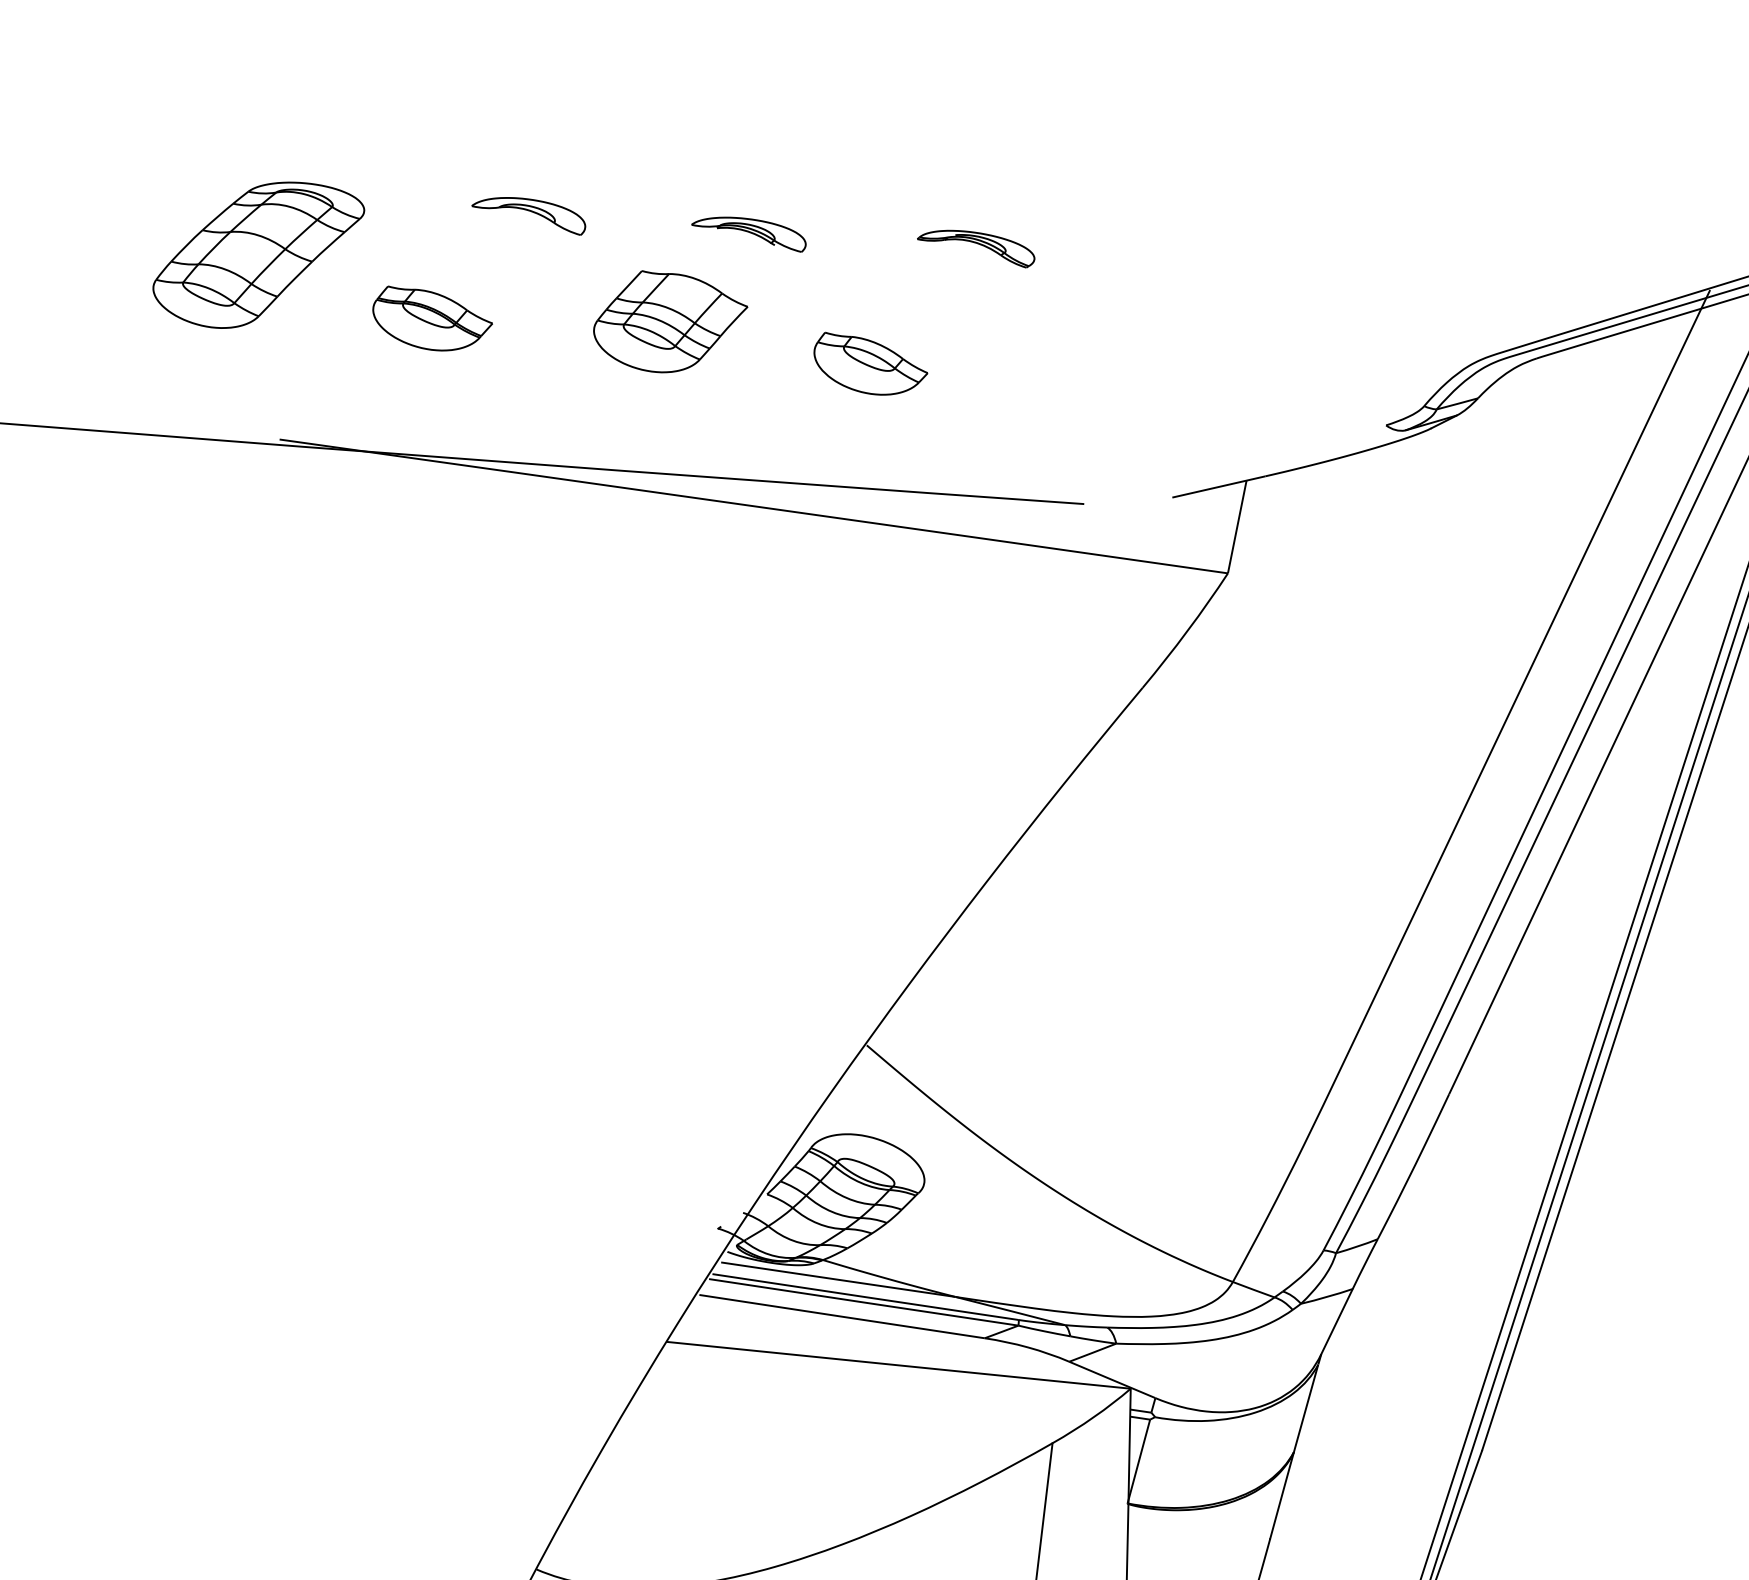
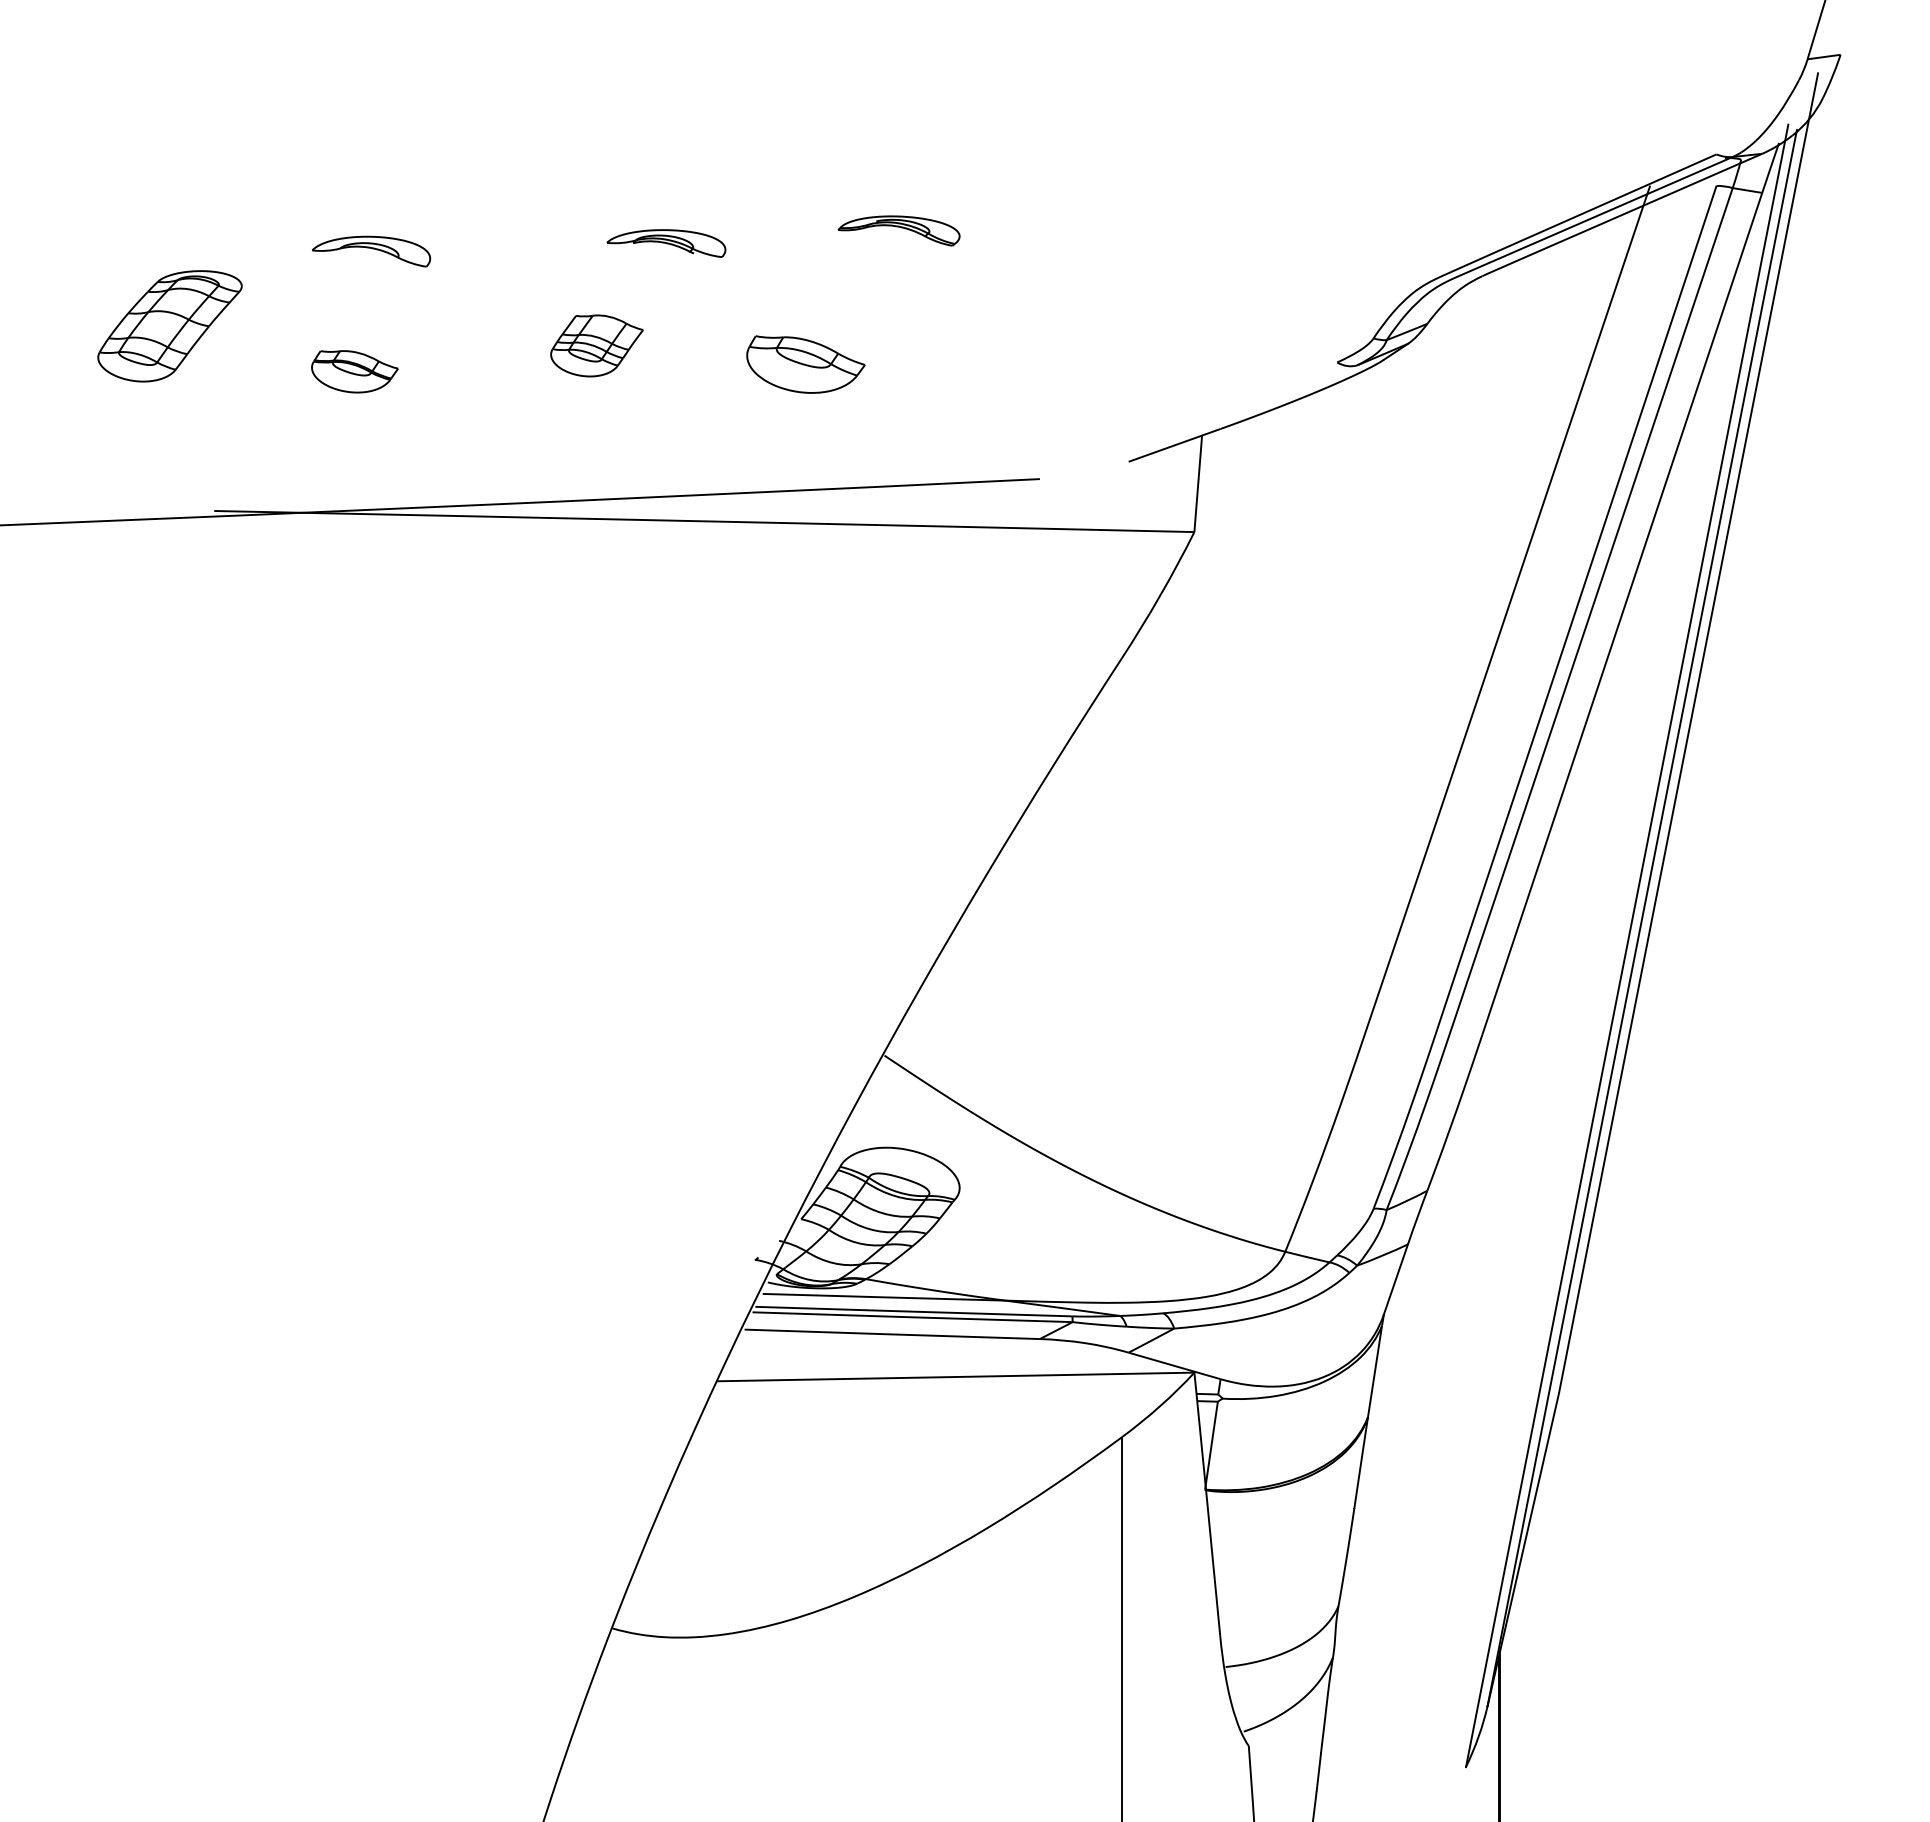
part: (529, 213) -> (371, 251), moved
part: (257, 255) -> (169, 326), size x0.7
part: (431, 320) -> (354, 371), size x0.7
part: (669, 323) -> (596, 345), size x0.6

